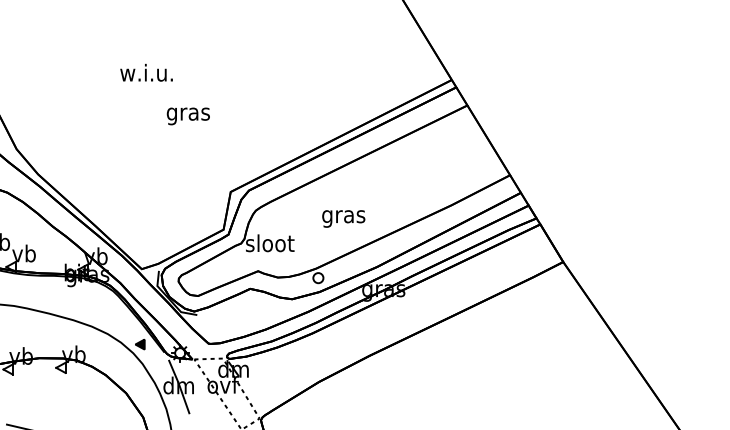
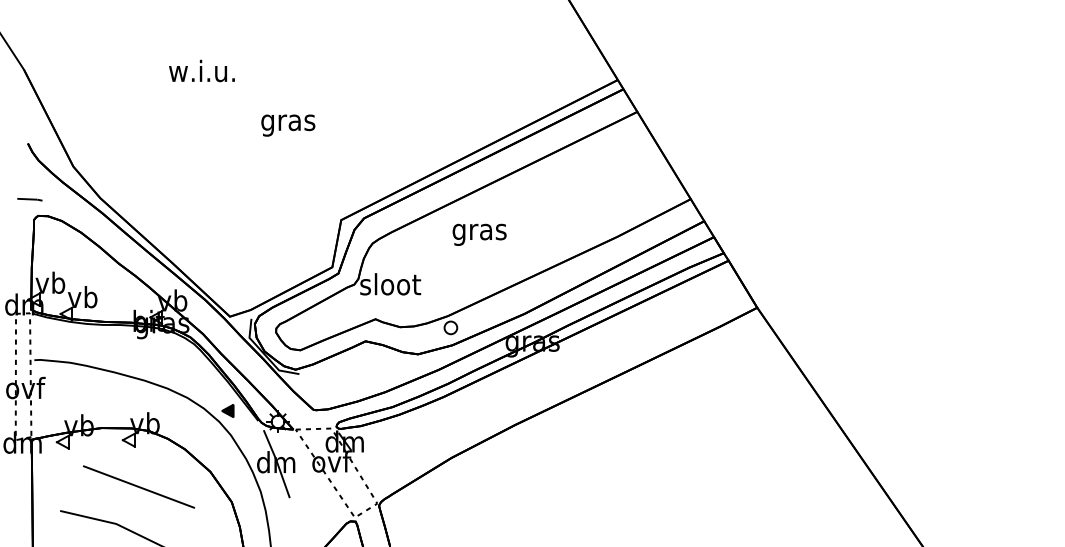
text: (146, 72) -> (201, 70), moved
text: (343, 218) -> (479, 234), moved
line: (69, 404) -> (139, 486), added

